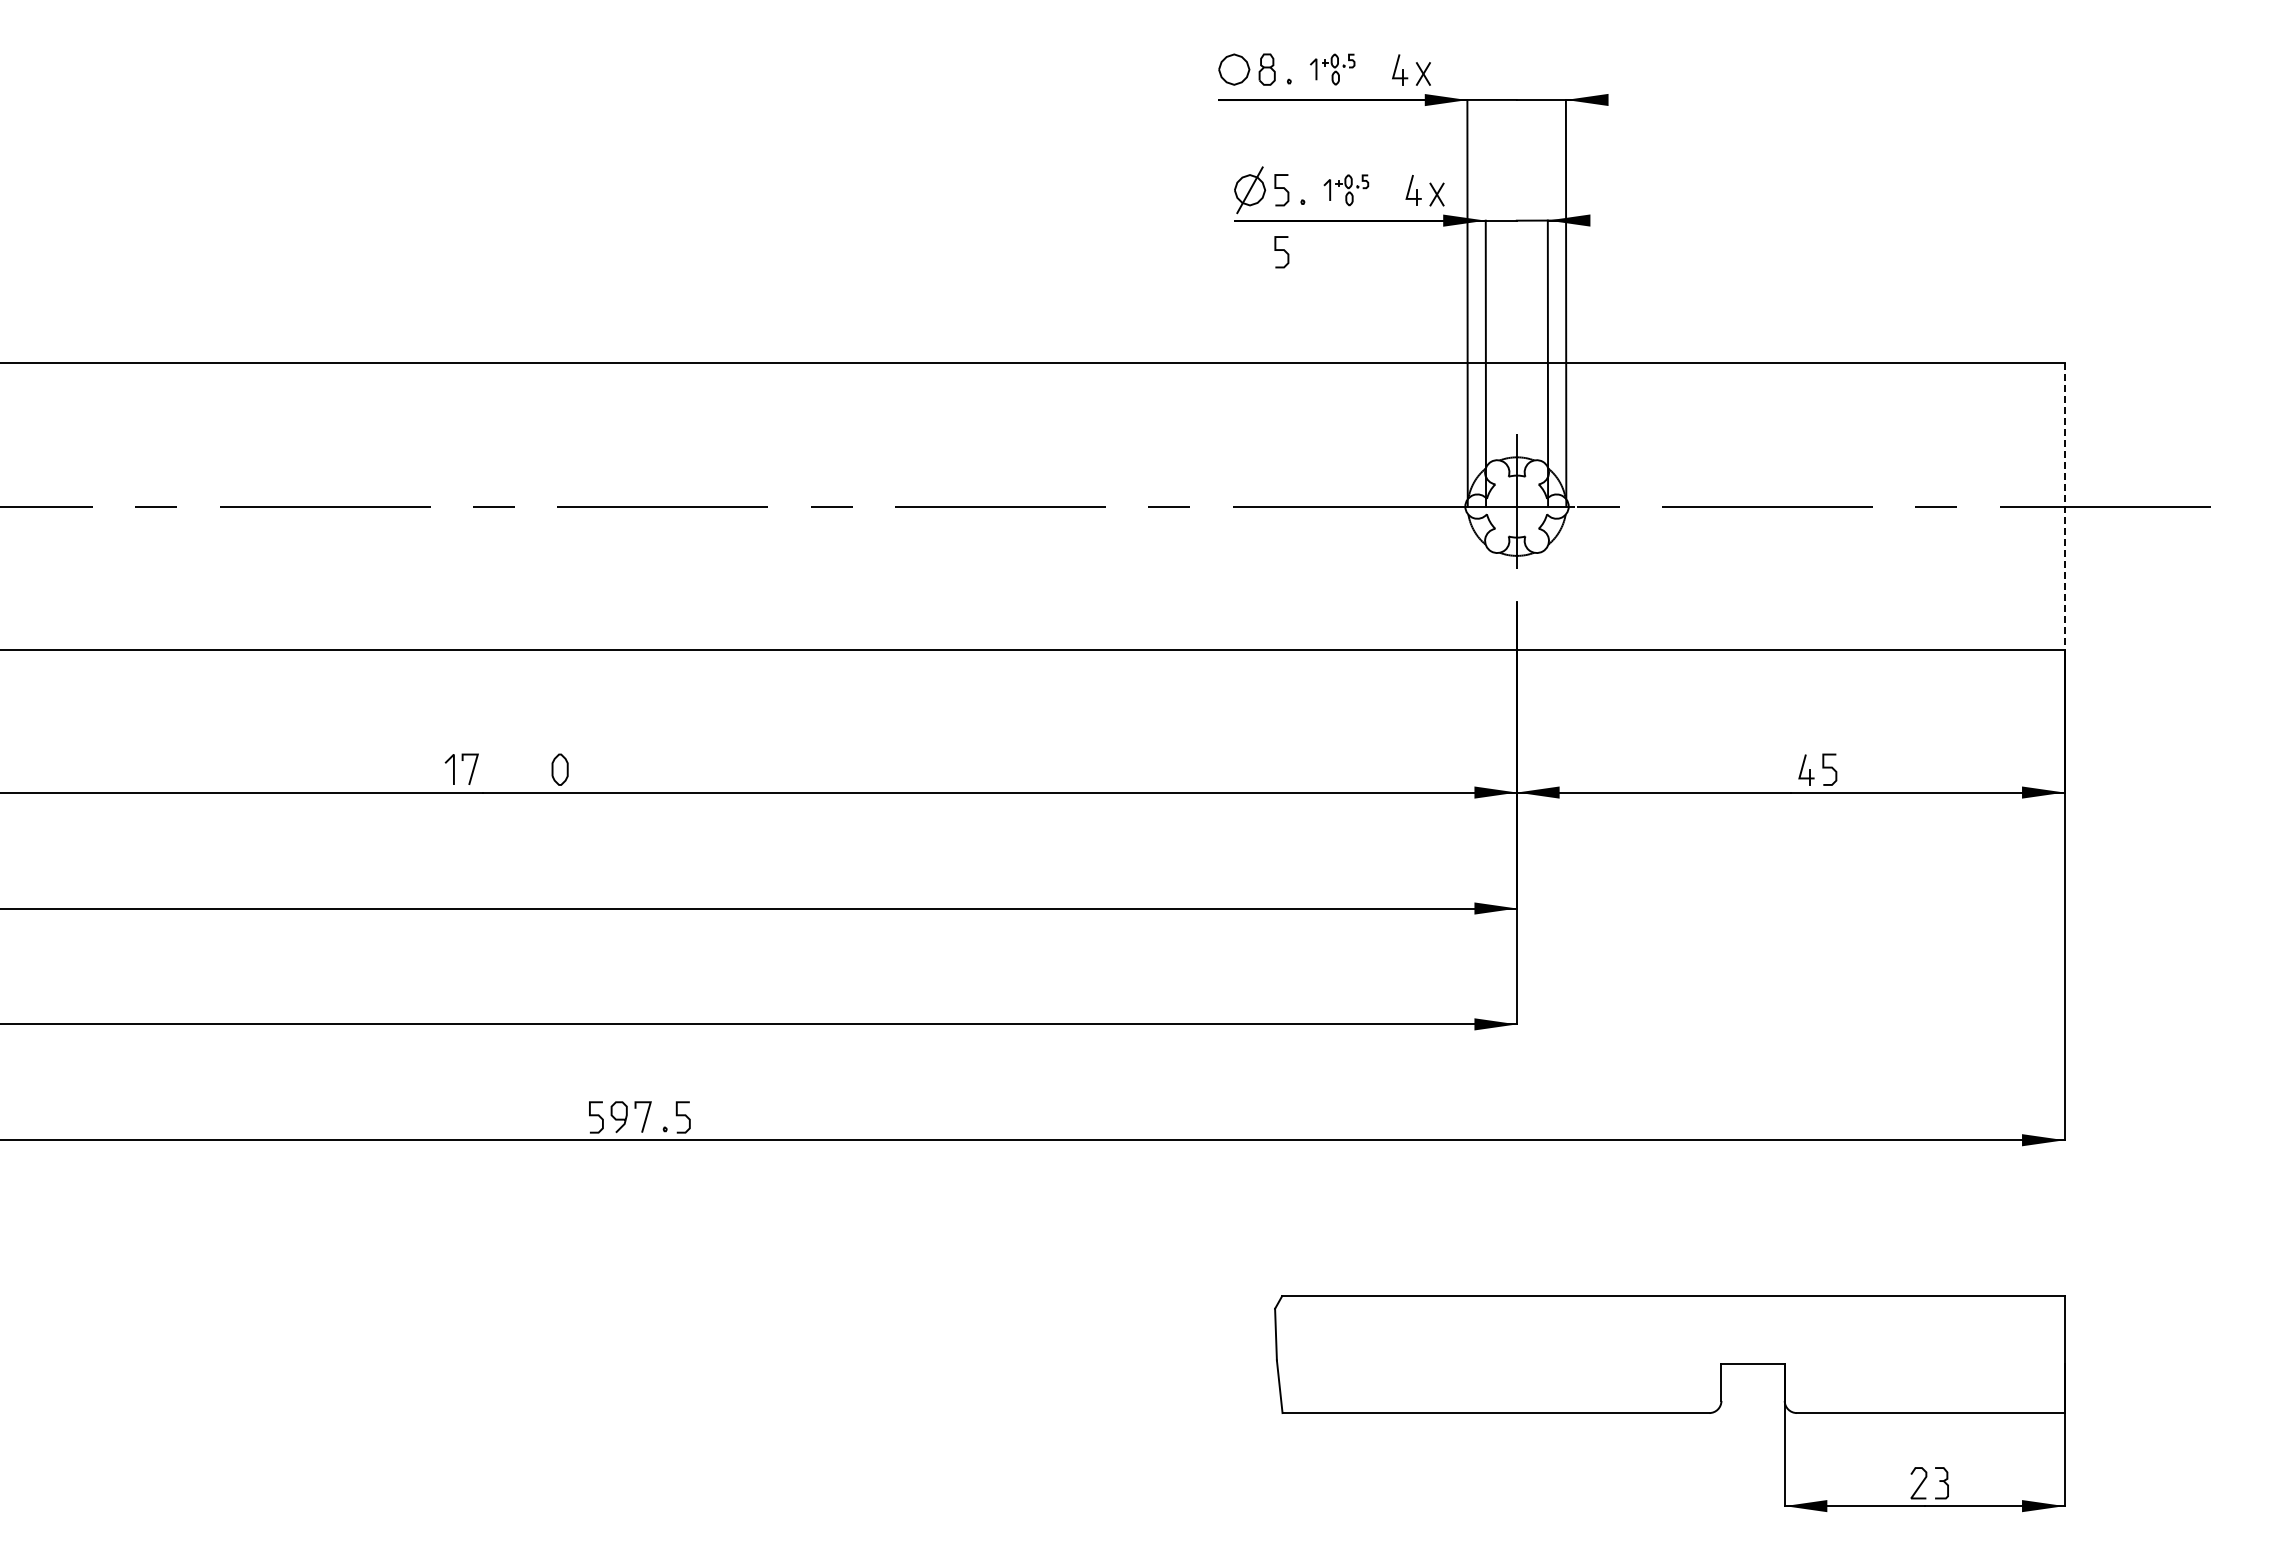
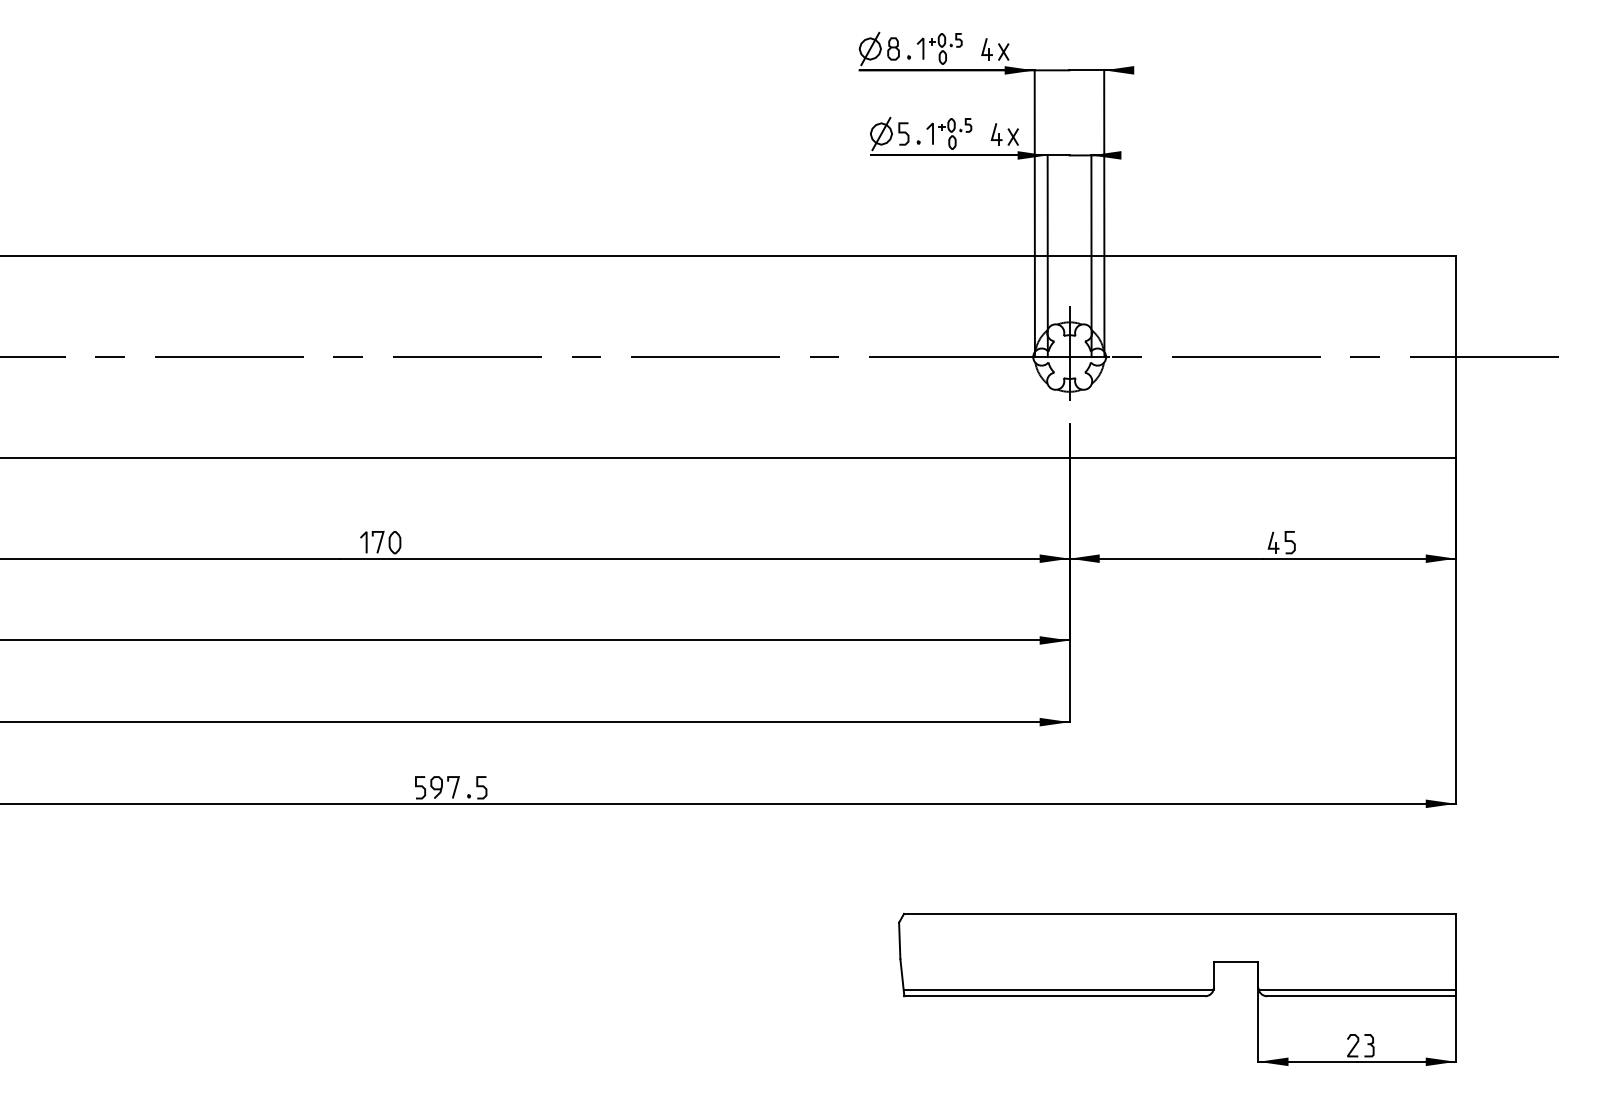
line: (1233, 69) -> (869, 48), added
part: (1332, 69) -> (939, 48), size x1.43
part: (1346, 190) -> (949, 134), size x1.43
curve: (1281, 250) -> (903, 176), removed
line: (2064, 506) -> (1455, 357), dashed -> solid
part: (454, 768) -> (367, 541), moved
line: (1501, 1404) -> (1058, 990), added
line: (1924, 1404) -> (1357, 990), added

